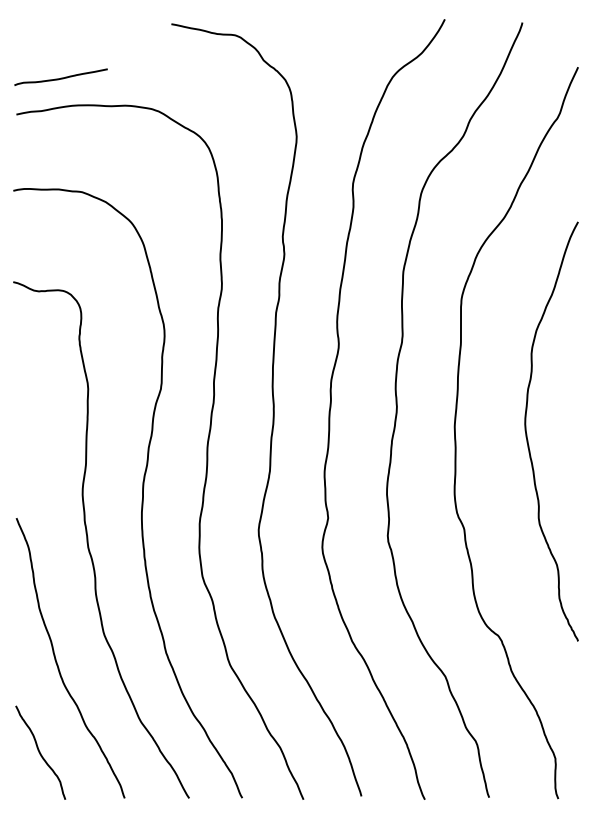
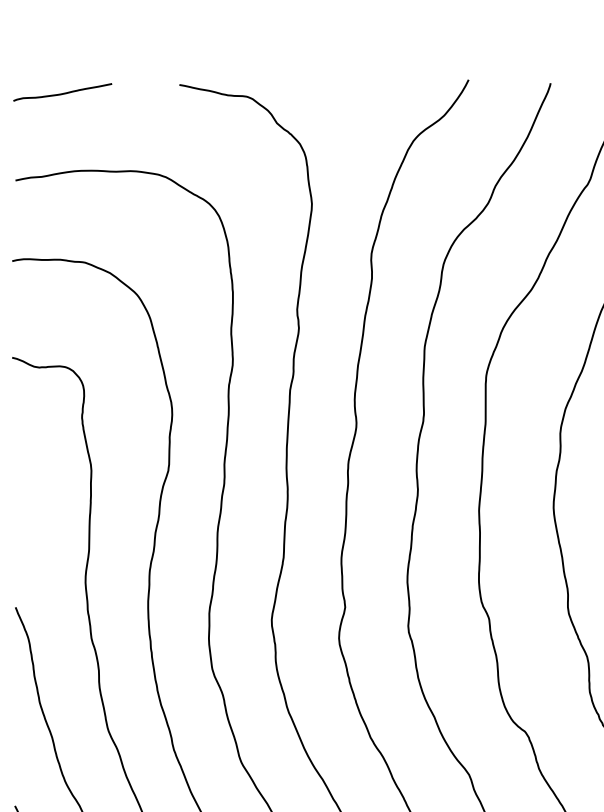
curve: (61, 77) -> (63, 92), moved

